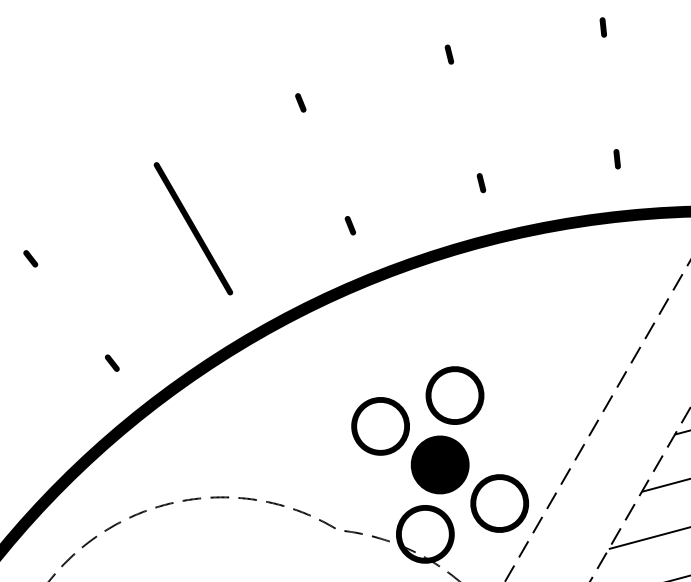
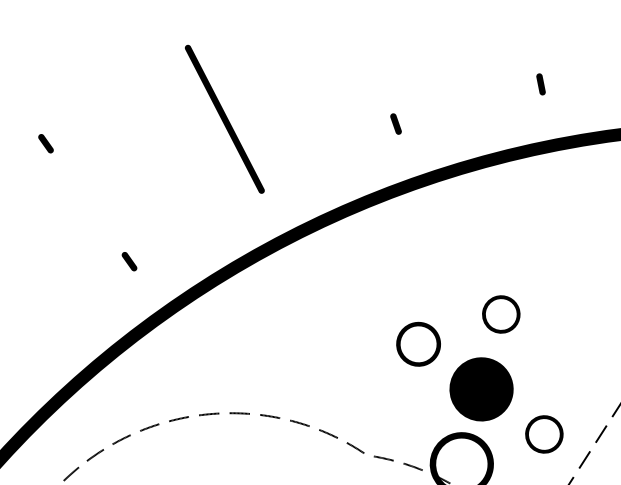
part: (454, 395) -> (500, 314), size x0.6
part: (380, 426) -> (418, 344), size x0.7
part: (499, 503) -> (544, 434), size x0.6

